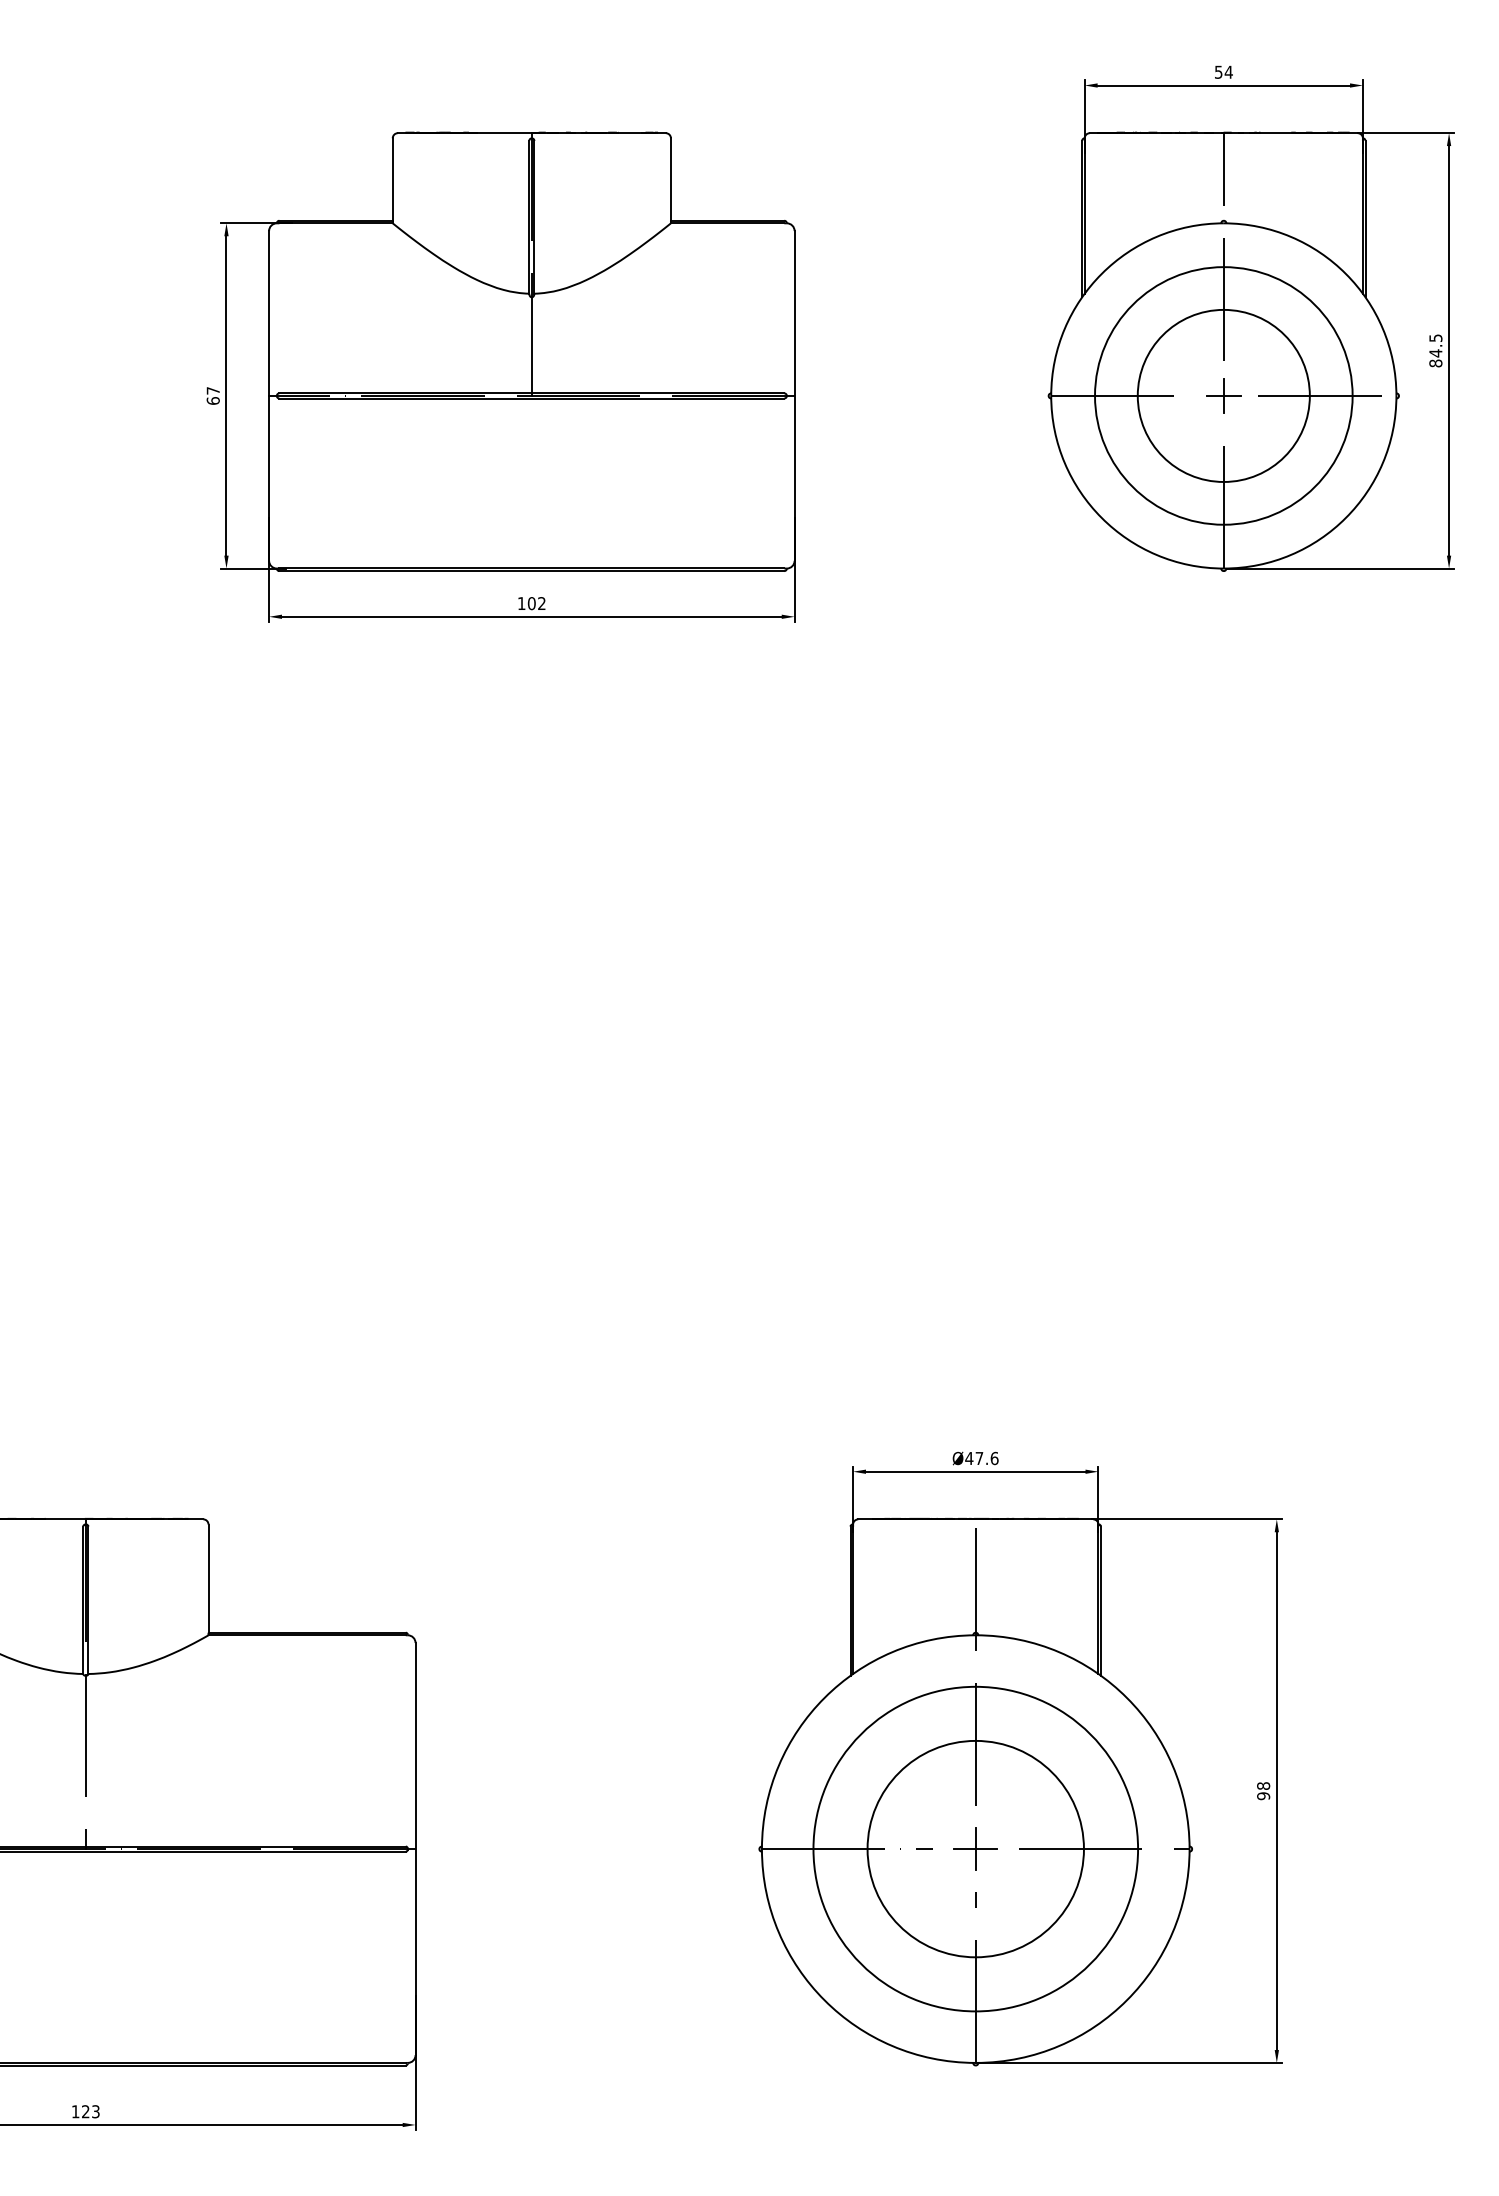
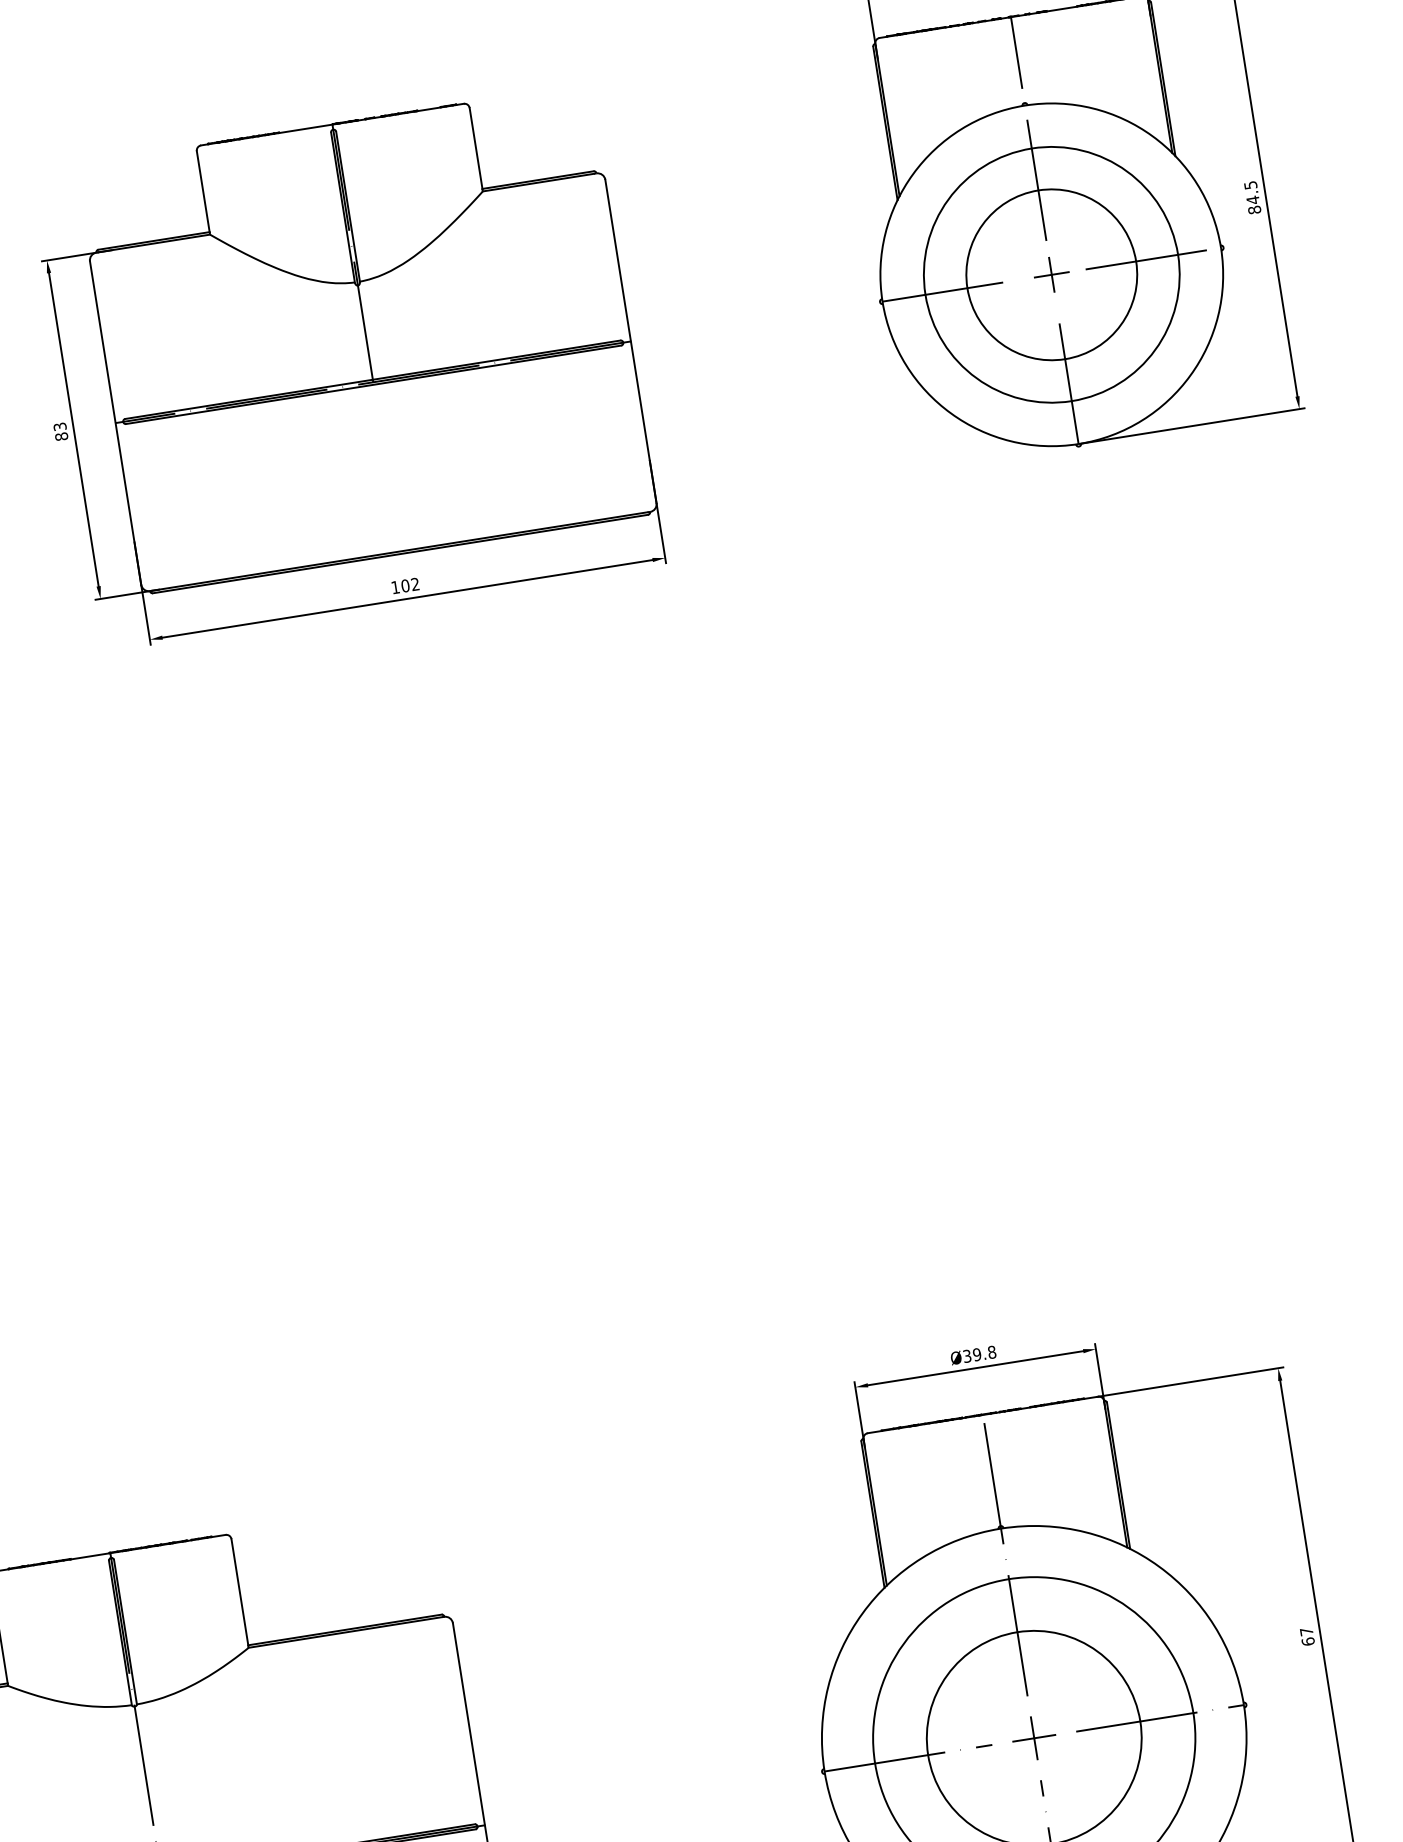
text: (212, 395) -> (60, 431), 67 -> 83
text: (981, 1458) -> (979, 1354), Ø47.6 -> Ø39.8
text: (1263, 1791) -> (1307, 1637), 98 -> 67

